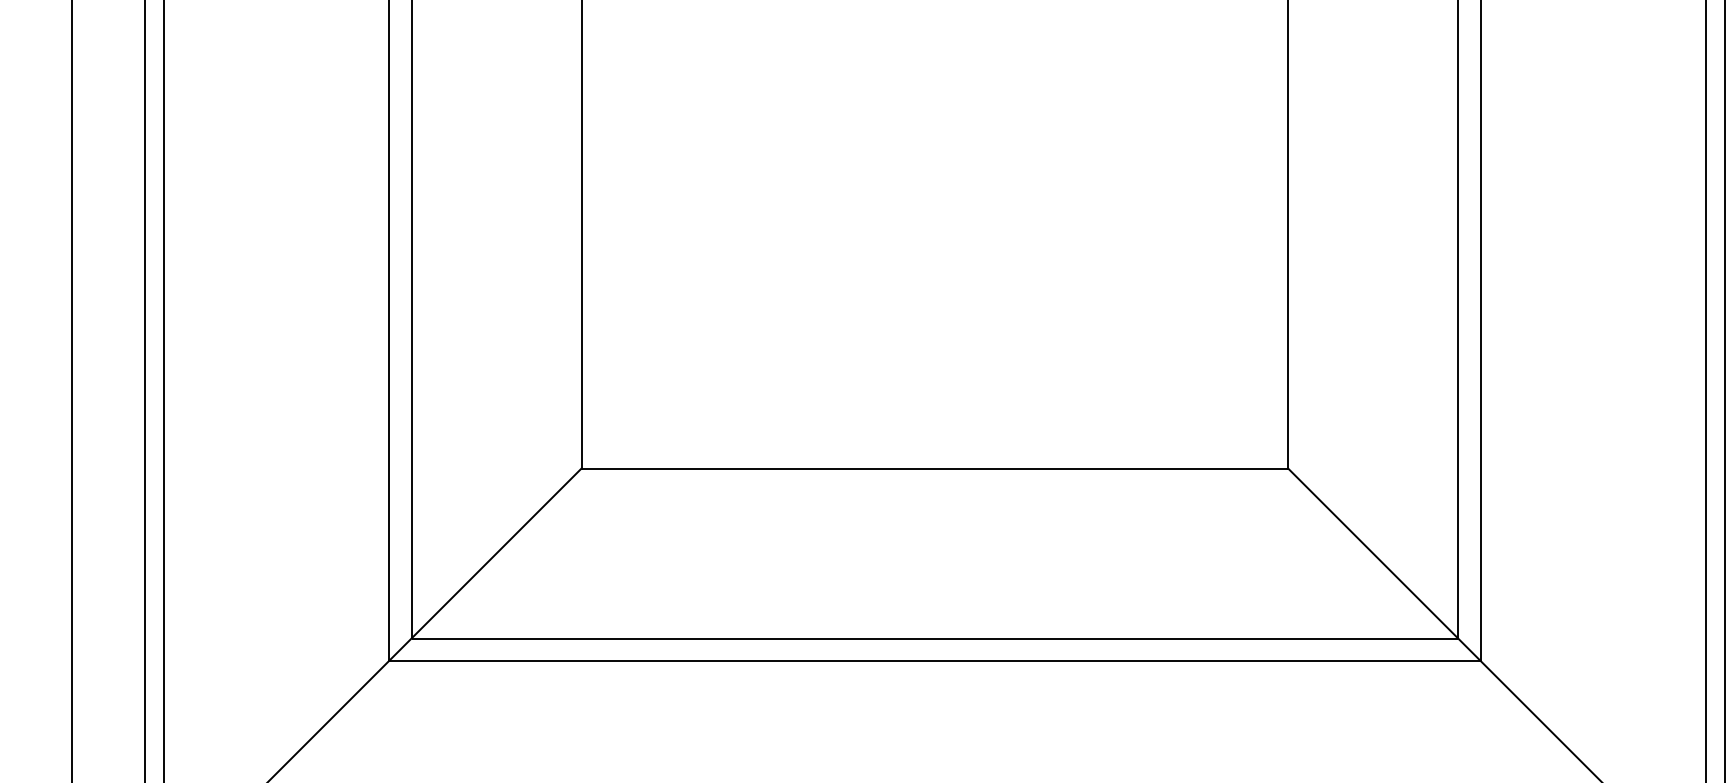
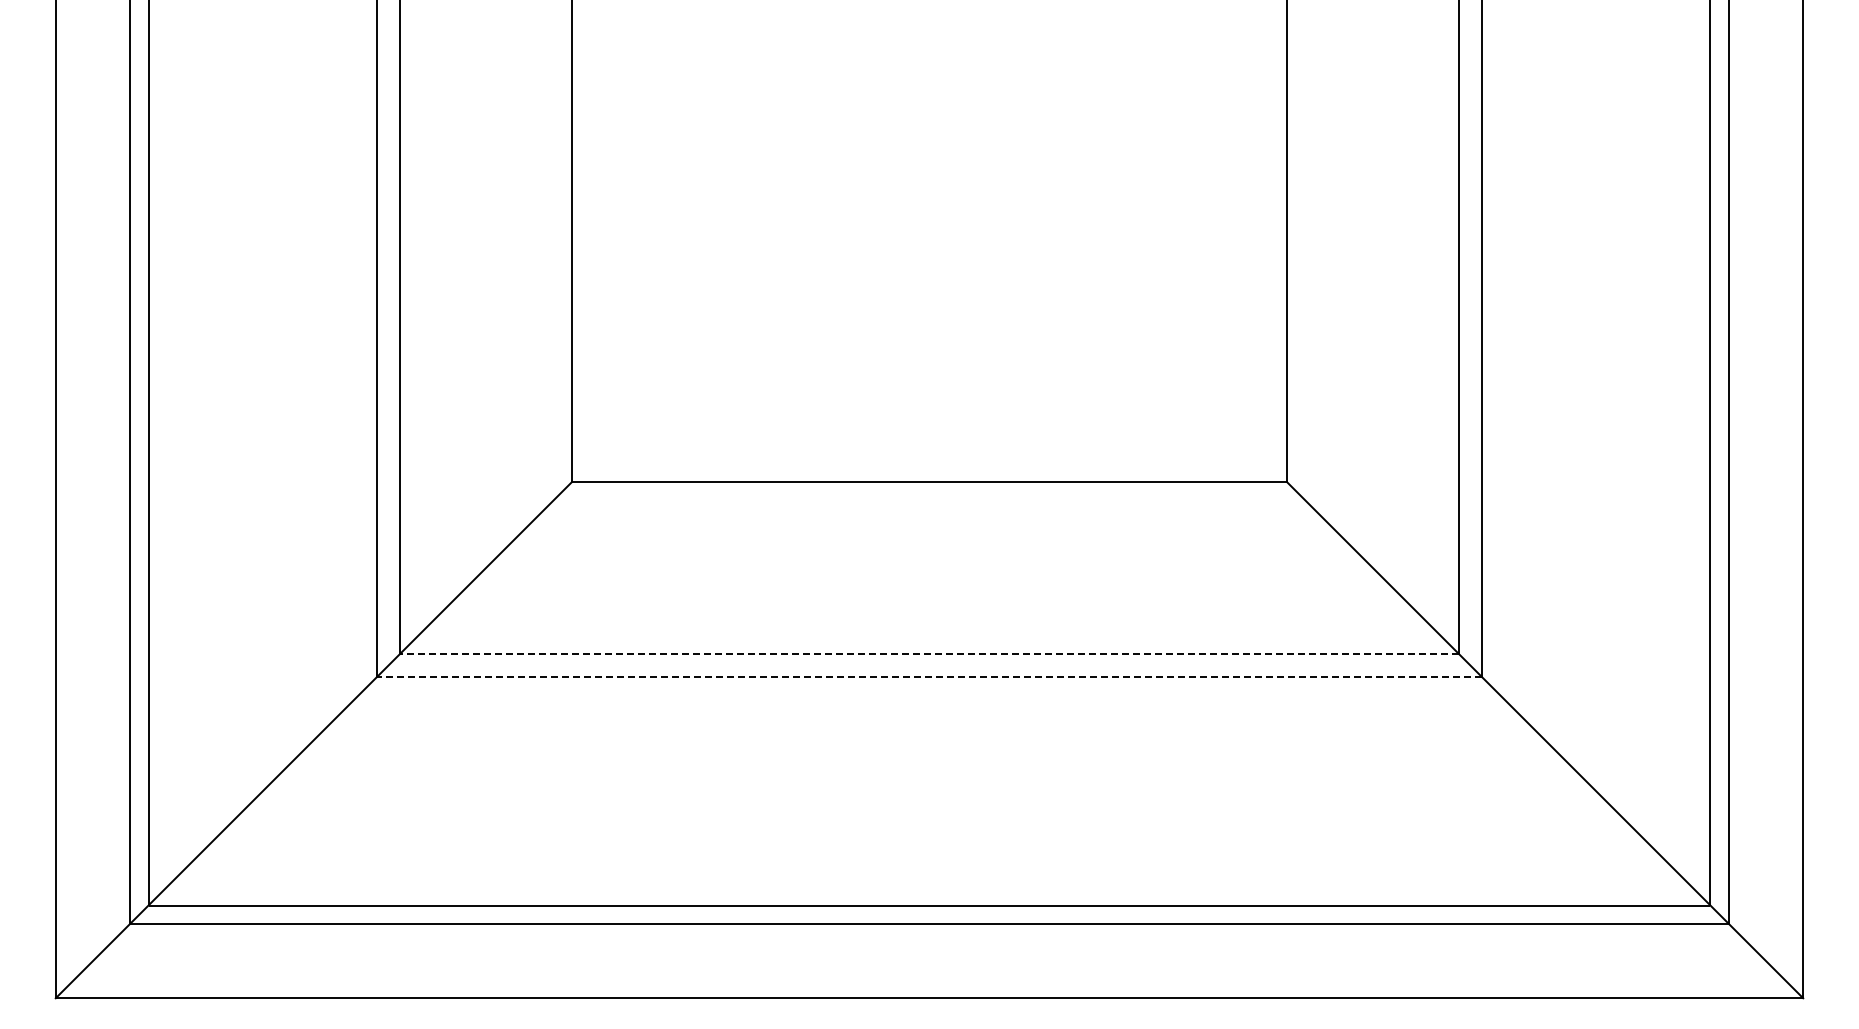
line: (934, 638) -> (929, 654), solid -> dashed
line: (934, 661) -> (929, 677), solid -> dashed

